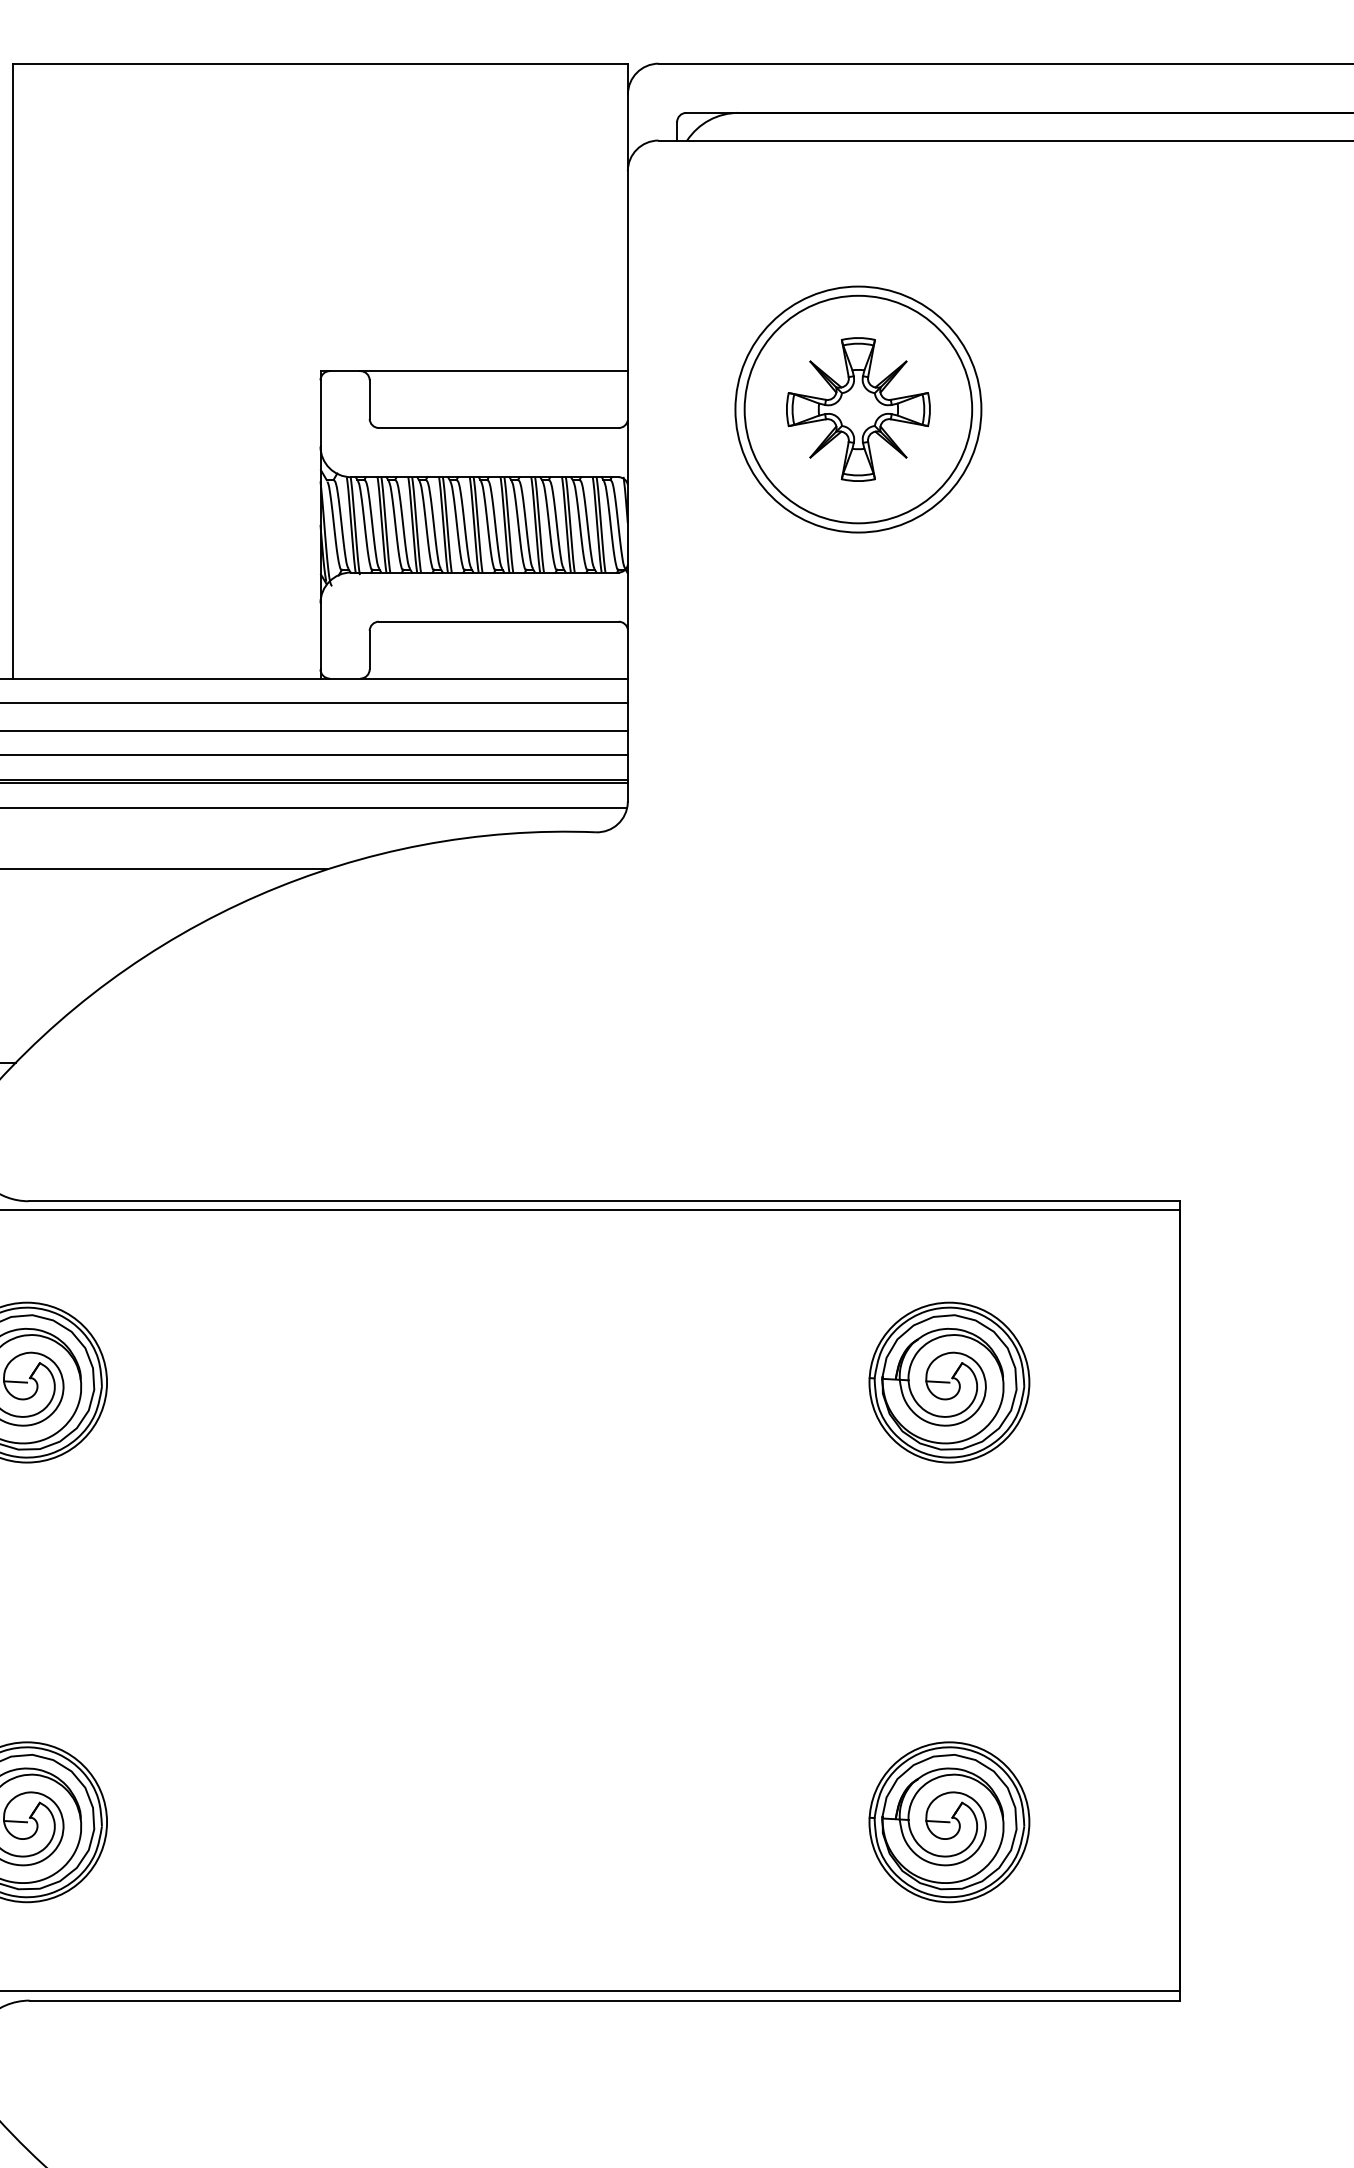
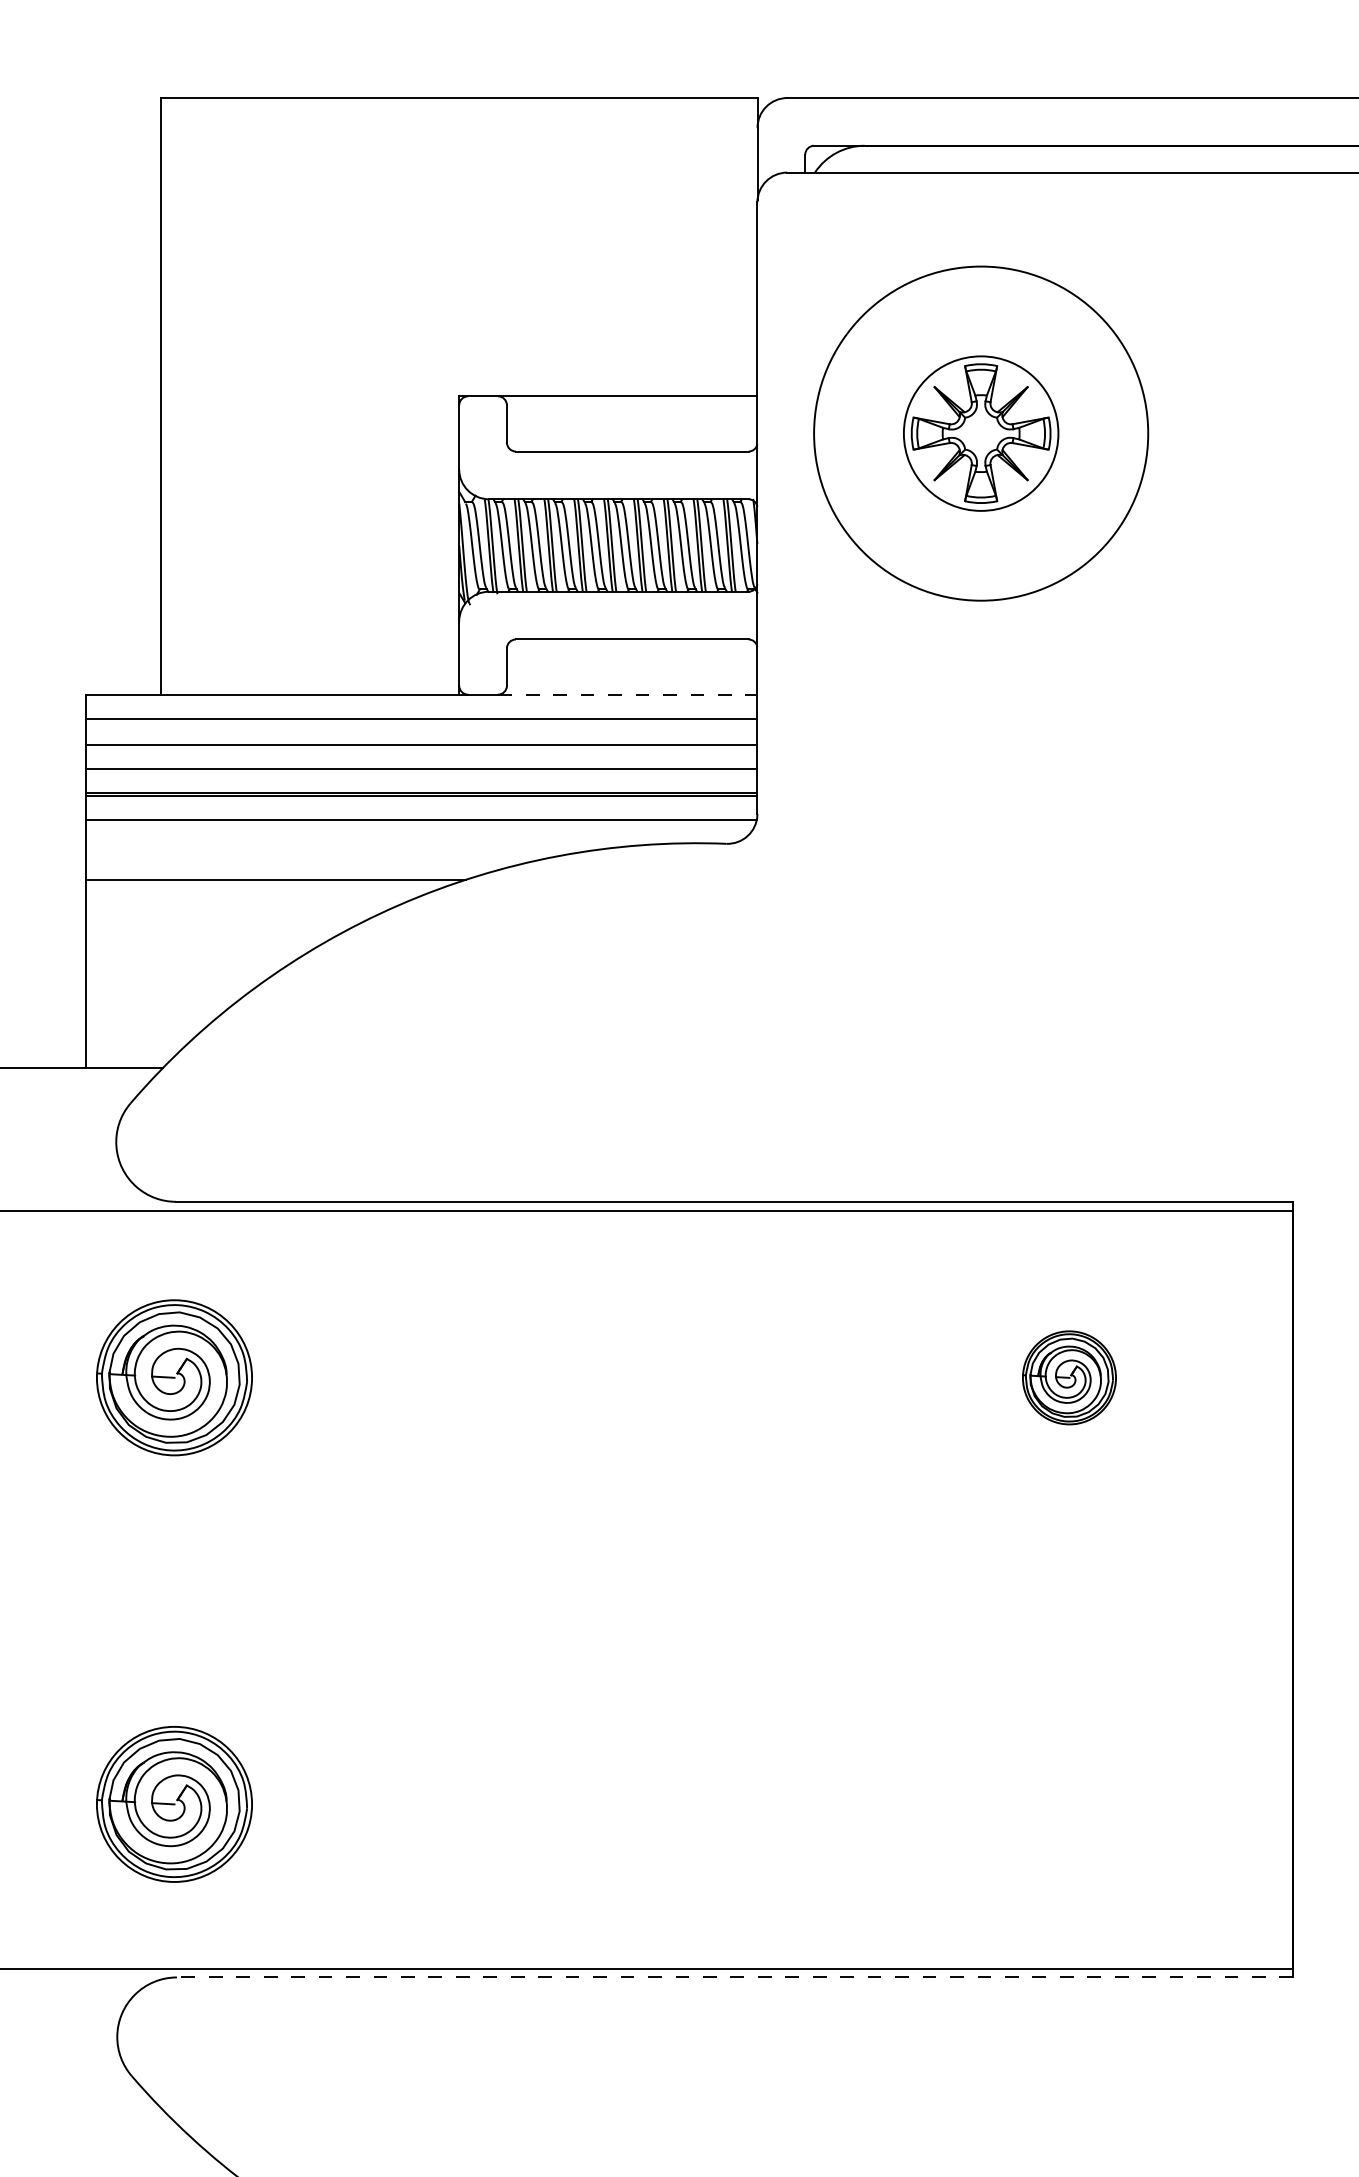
circle: (857, 409) -> (980, 433), size x0.7
circle: (857, 409) -> (980, 433), size x1.4
line: (493, 678) -> (627, 694), solid -> dashed
part: (949, 1382) -> (1069, 1377), size x0.6
part: (949, 1822) -> (1069, 1804), removed
line: (604, 2000) -> (734, 1977), solid -> dashed

